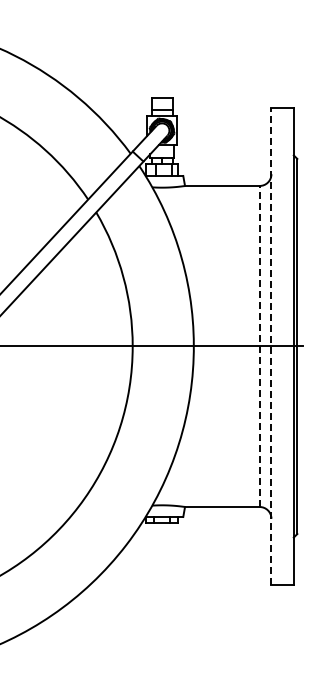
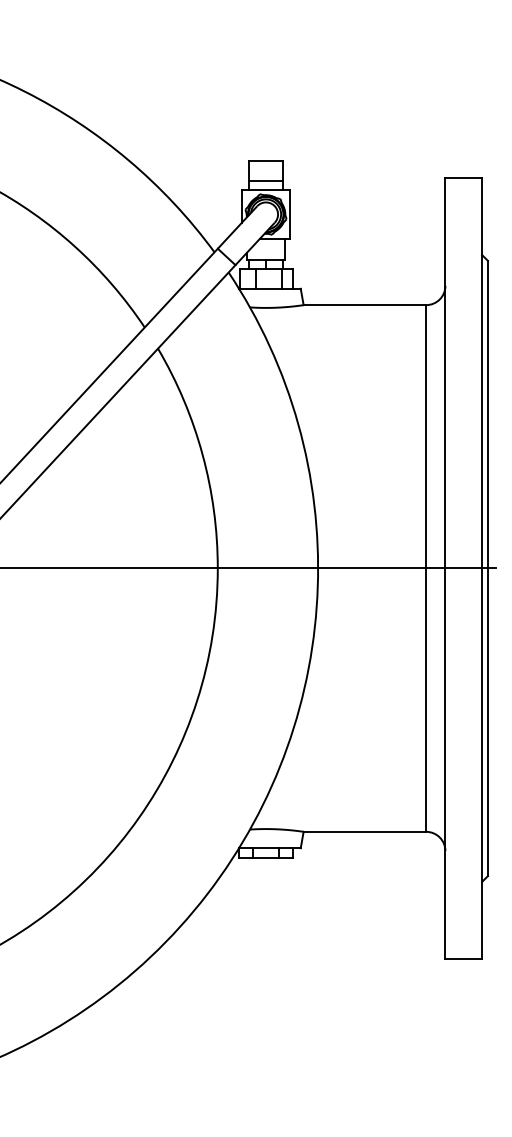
line: (271, 345) -> (445, 566), dashed -> solid
line: (259, 346) -> (425, 568), dashed -> solid

